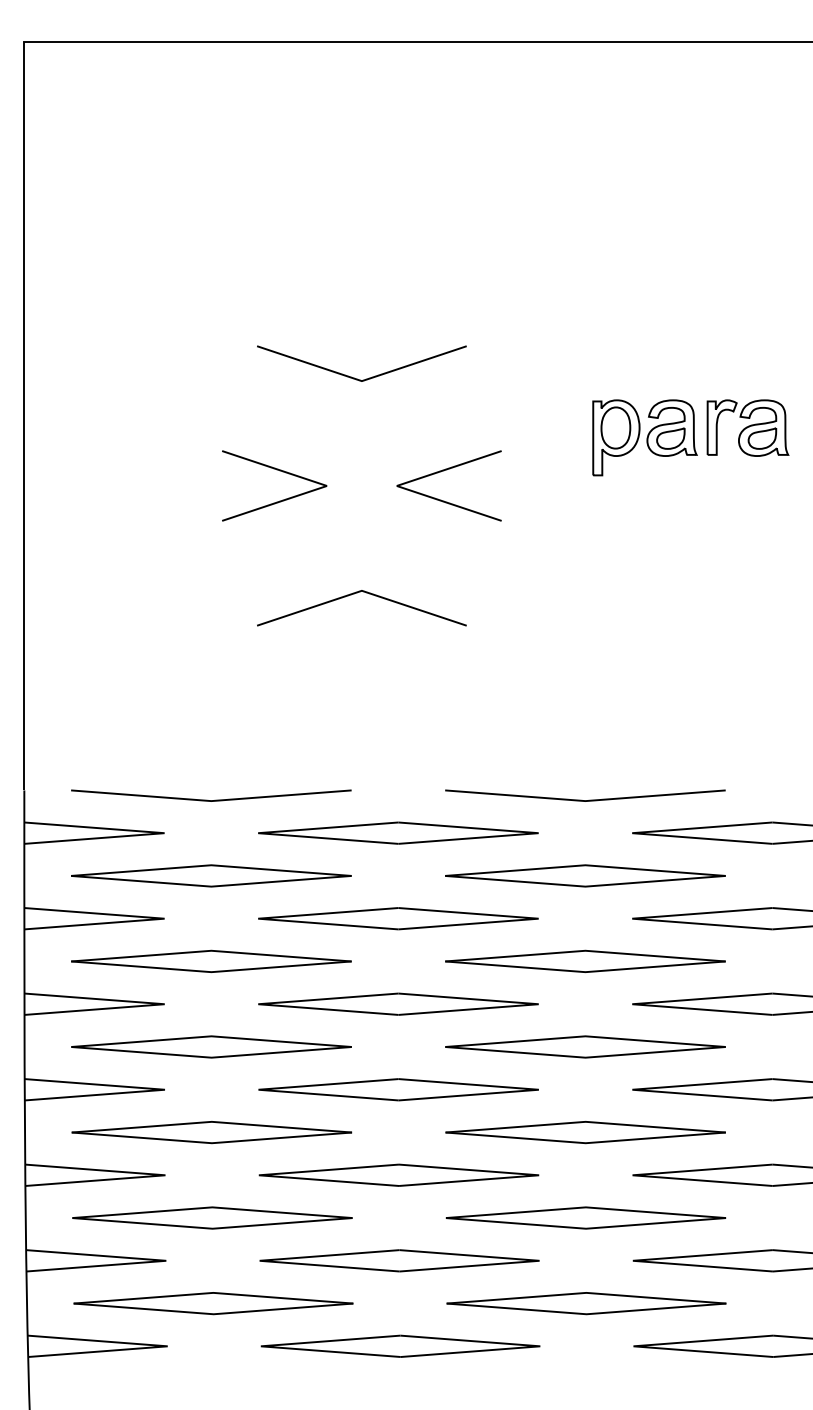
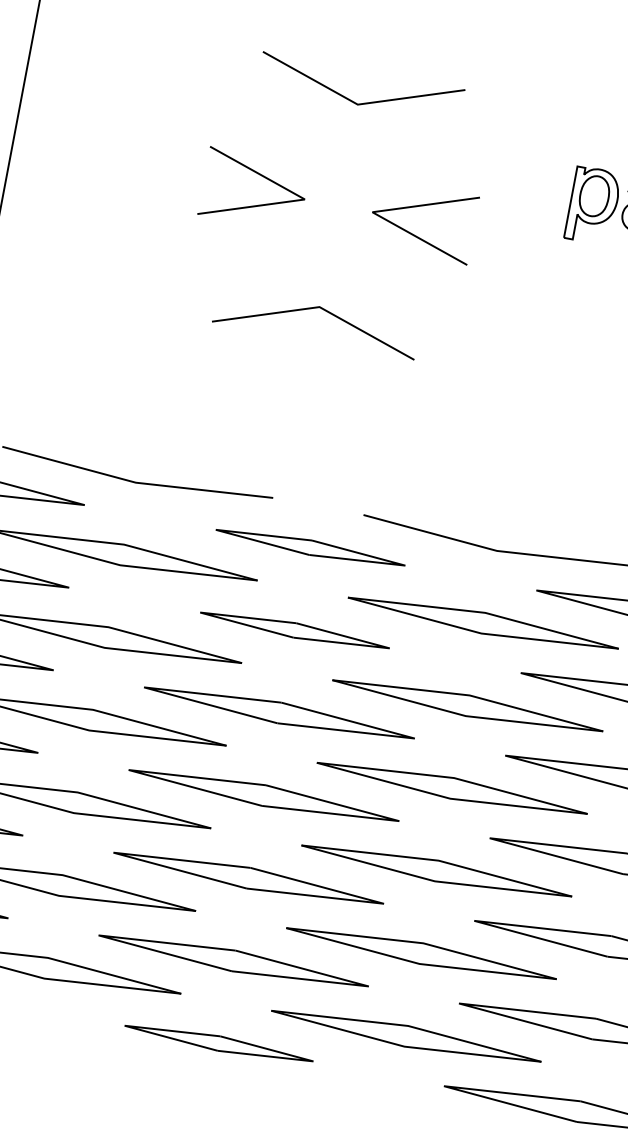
part: (398, 832) -> (310, 547), size x0.7
part: (398, 918) -> (295, 630), size x0.7
part: (400, 1345) -> (219, 1042), size x0.7

